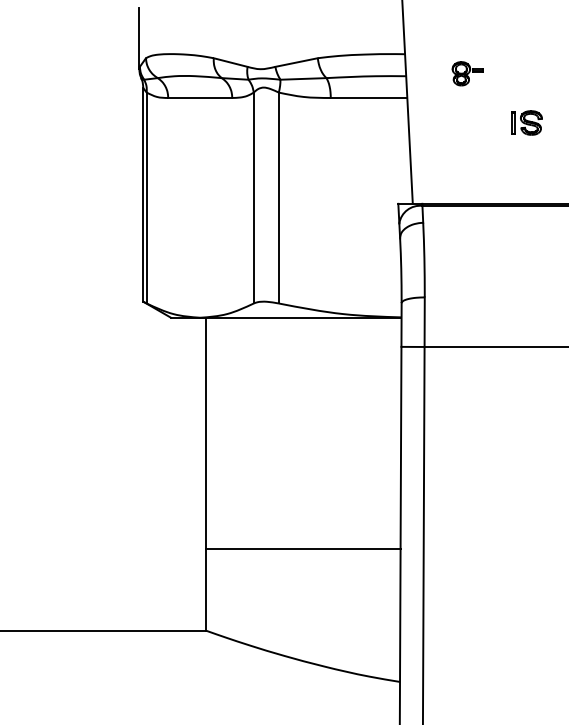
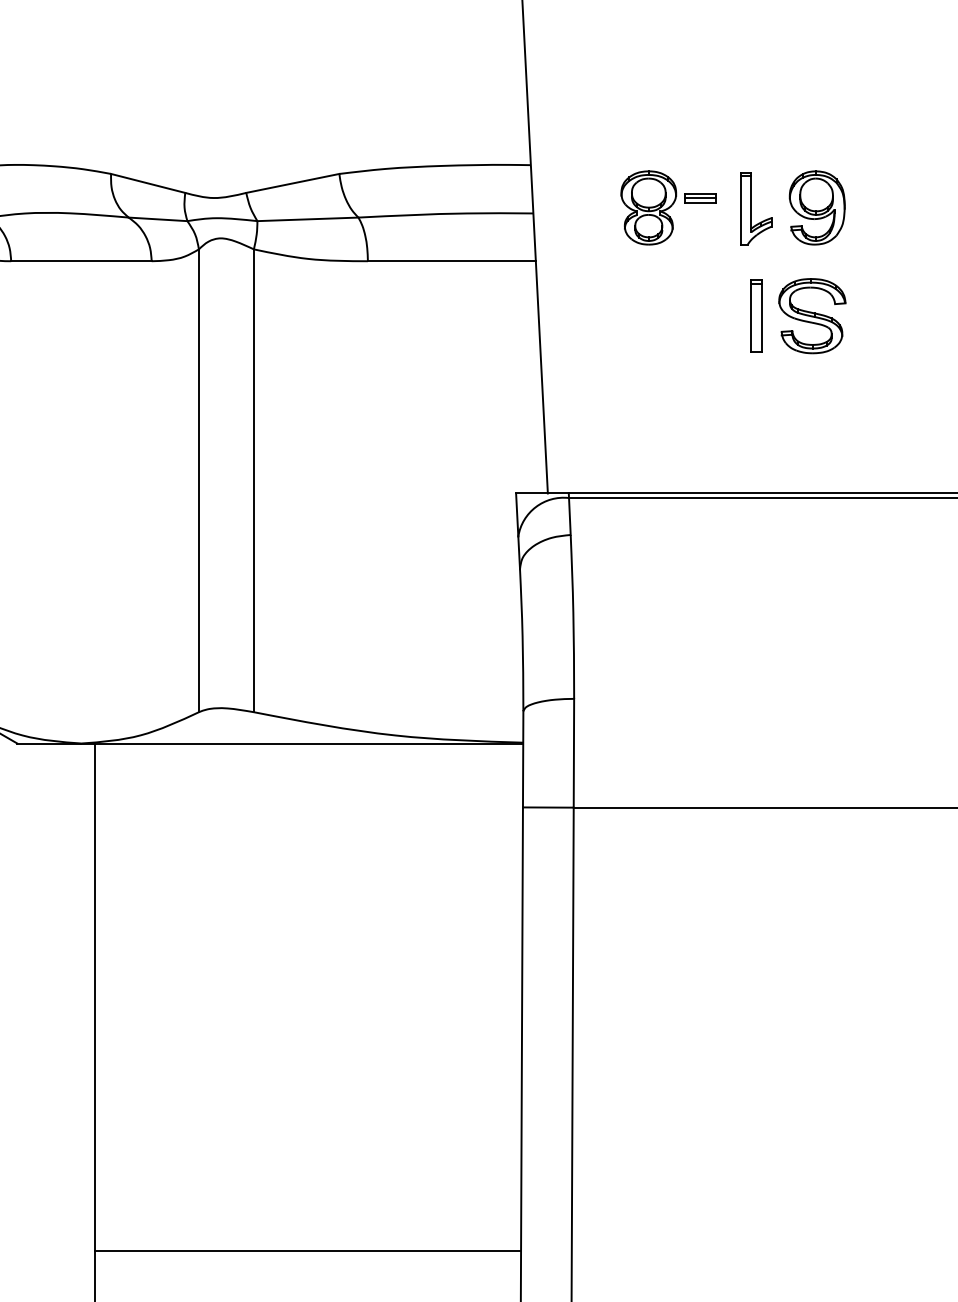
part: (467, 73) -> (667, 207), size x1.43
part: (524, 73) -> (793, 207), added
part: (526, 122) -> (797, 314), size x1.43

